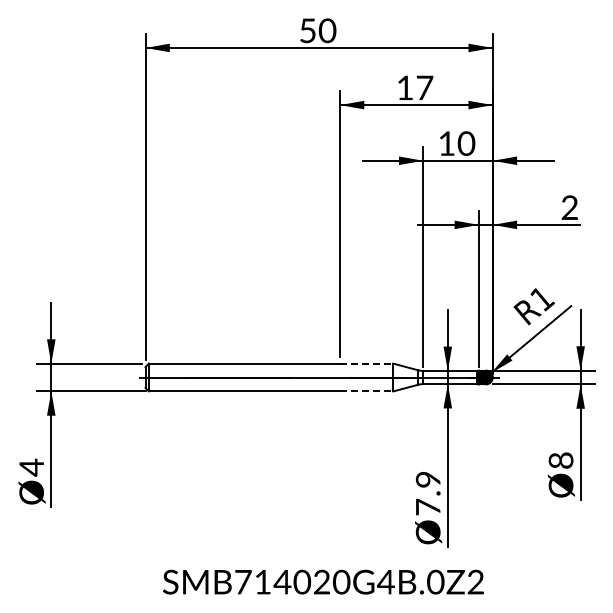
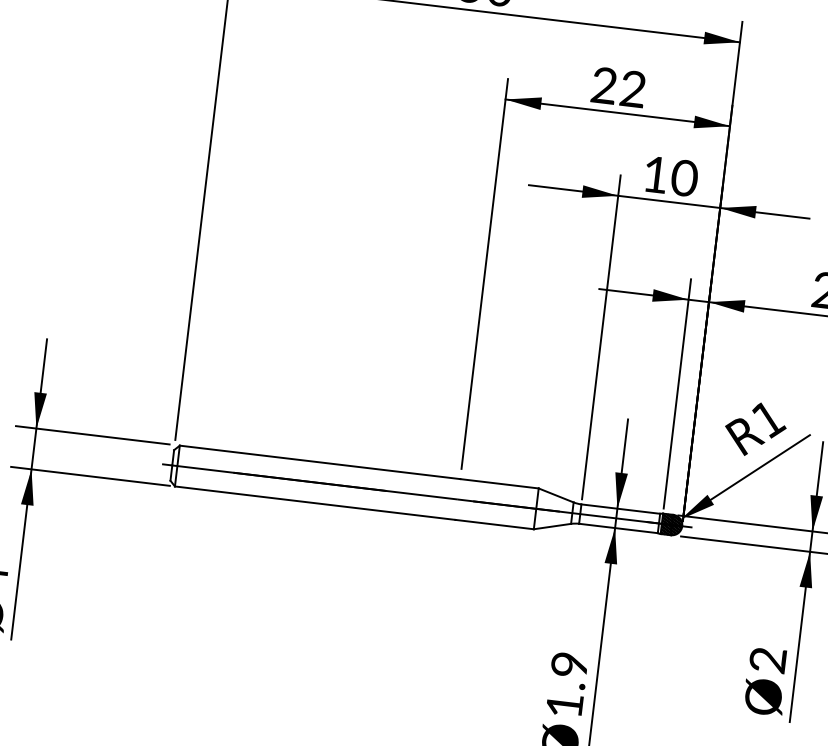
text: (415, 87) -> (619, 86), 17 -> 22
line: (366, 363) -> (499, 483), dashed -> solid
line: (366, 391) -> (494, 524), dashed -> solid
text: (561, 460) -> (768, 660), 8 -> 2
text: (428, 506) -> (565, 704), 7.9 -> 1.9

